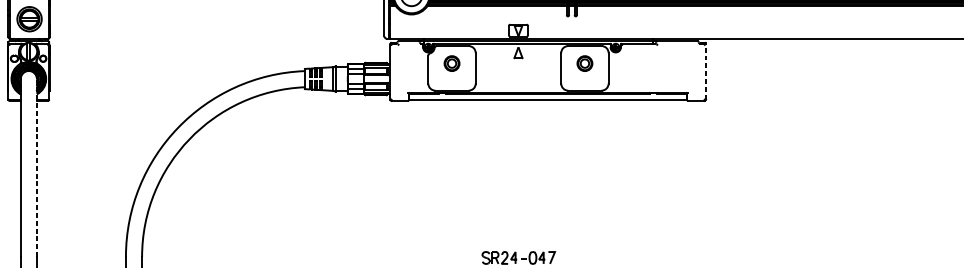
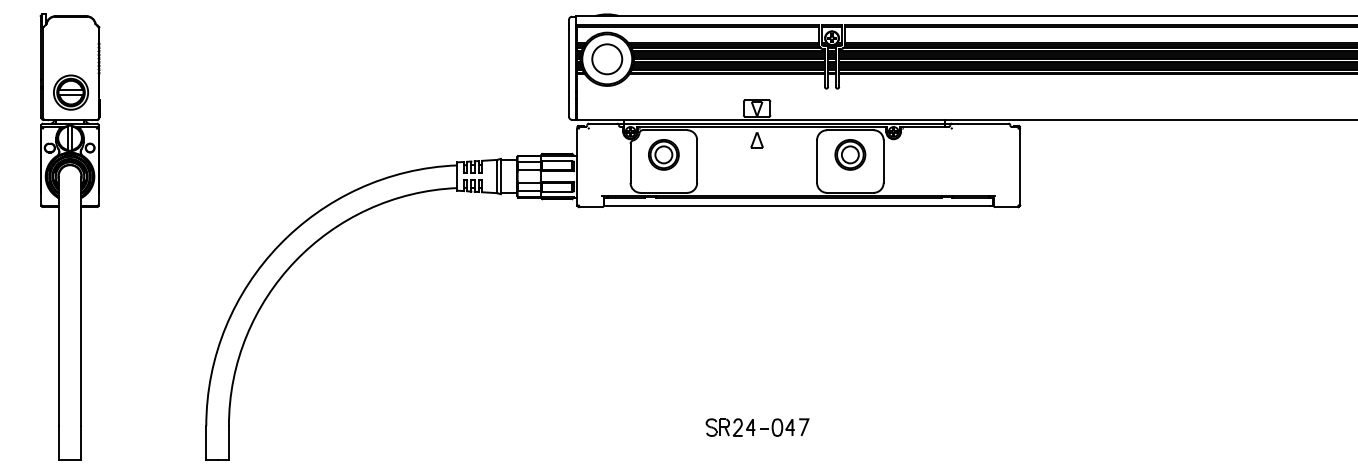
part: (451, 63) -> (663, 154), size x1.43
part: (585, 63) -> (850, 154), size x1.43
line: (706, 71) -> (1020, 166), dashed -> solid
line: (37, 168) -> (81, 301), dashed -> solid

